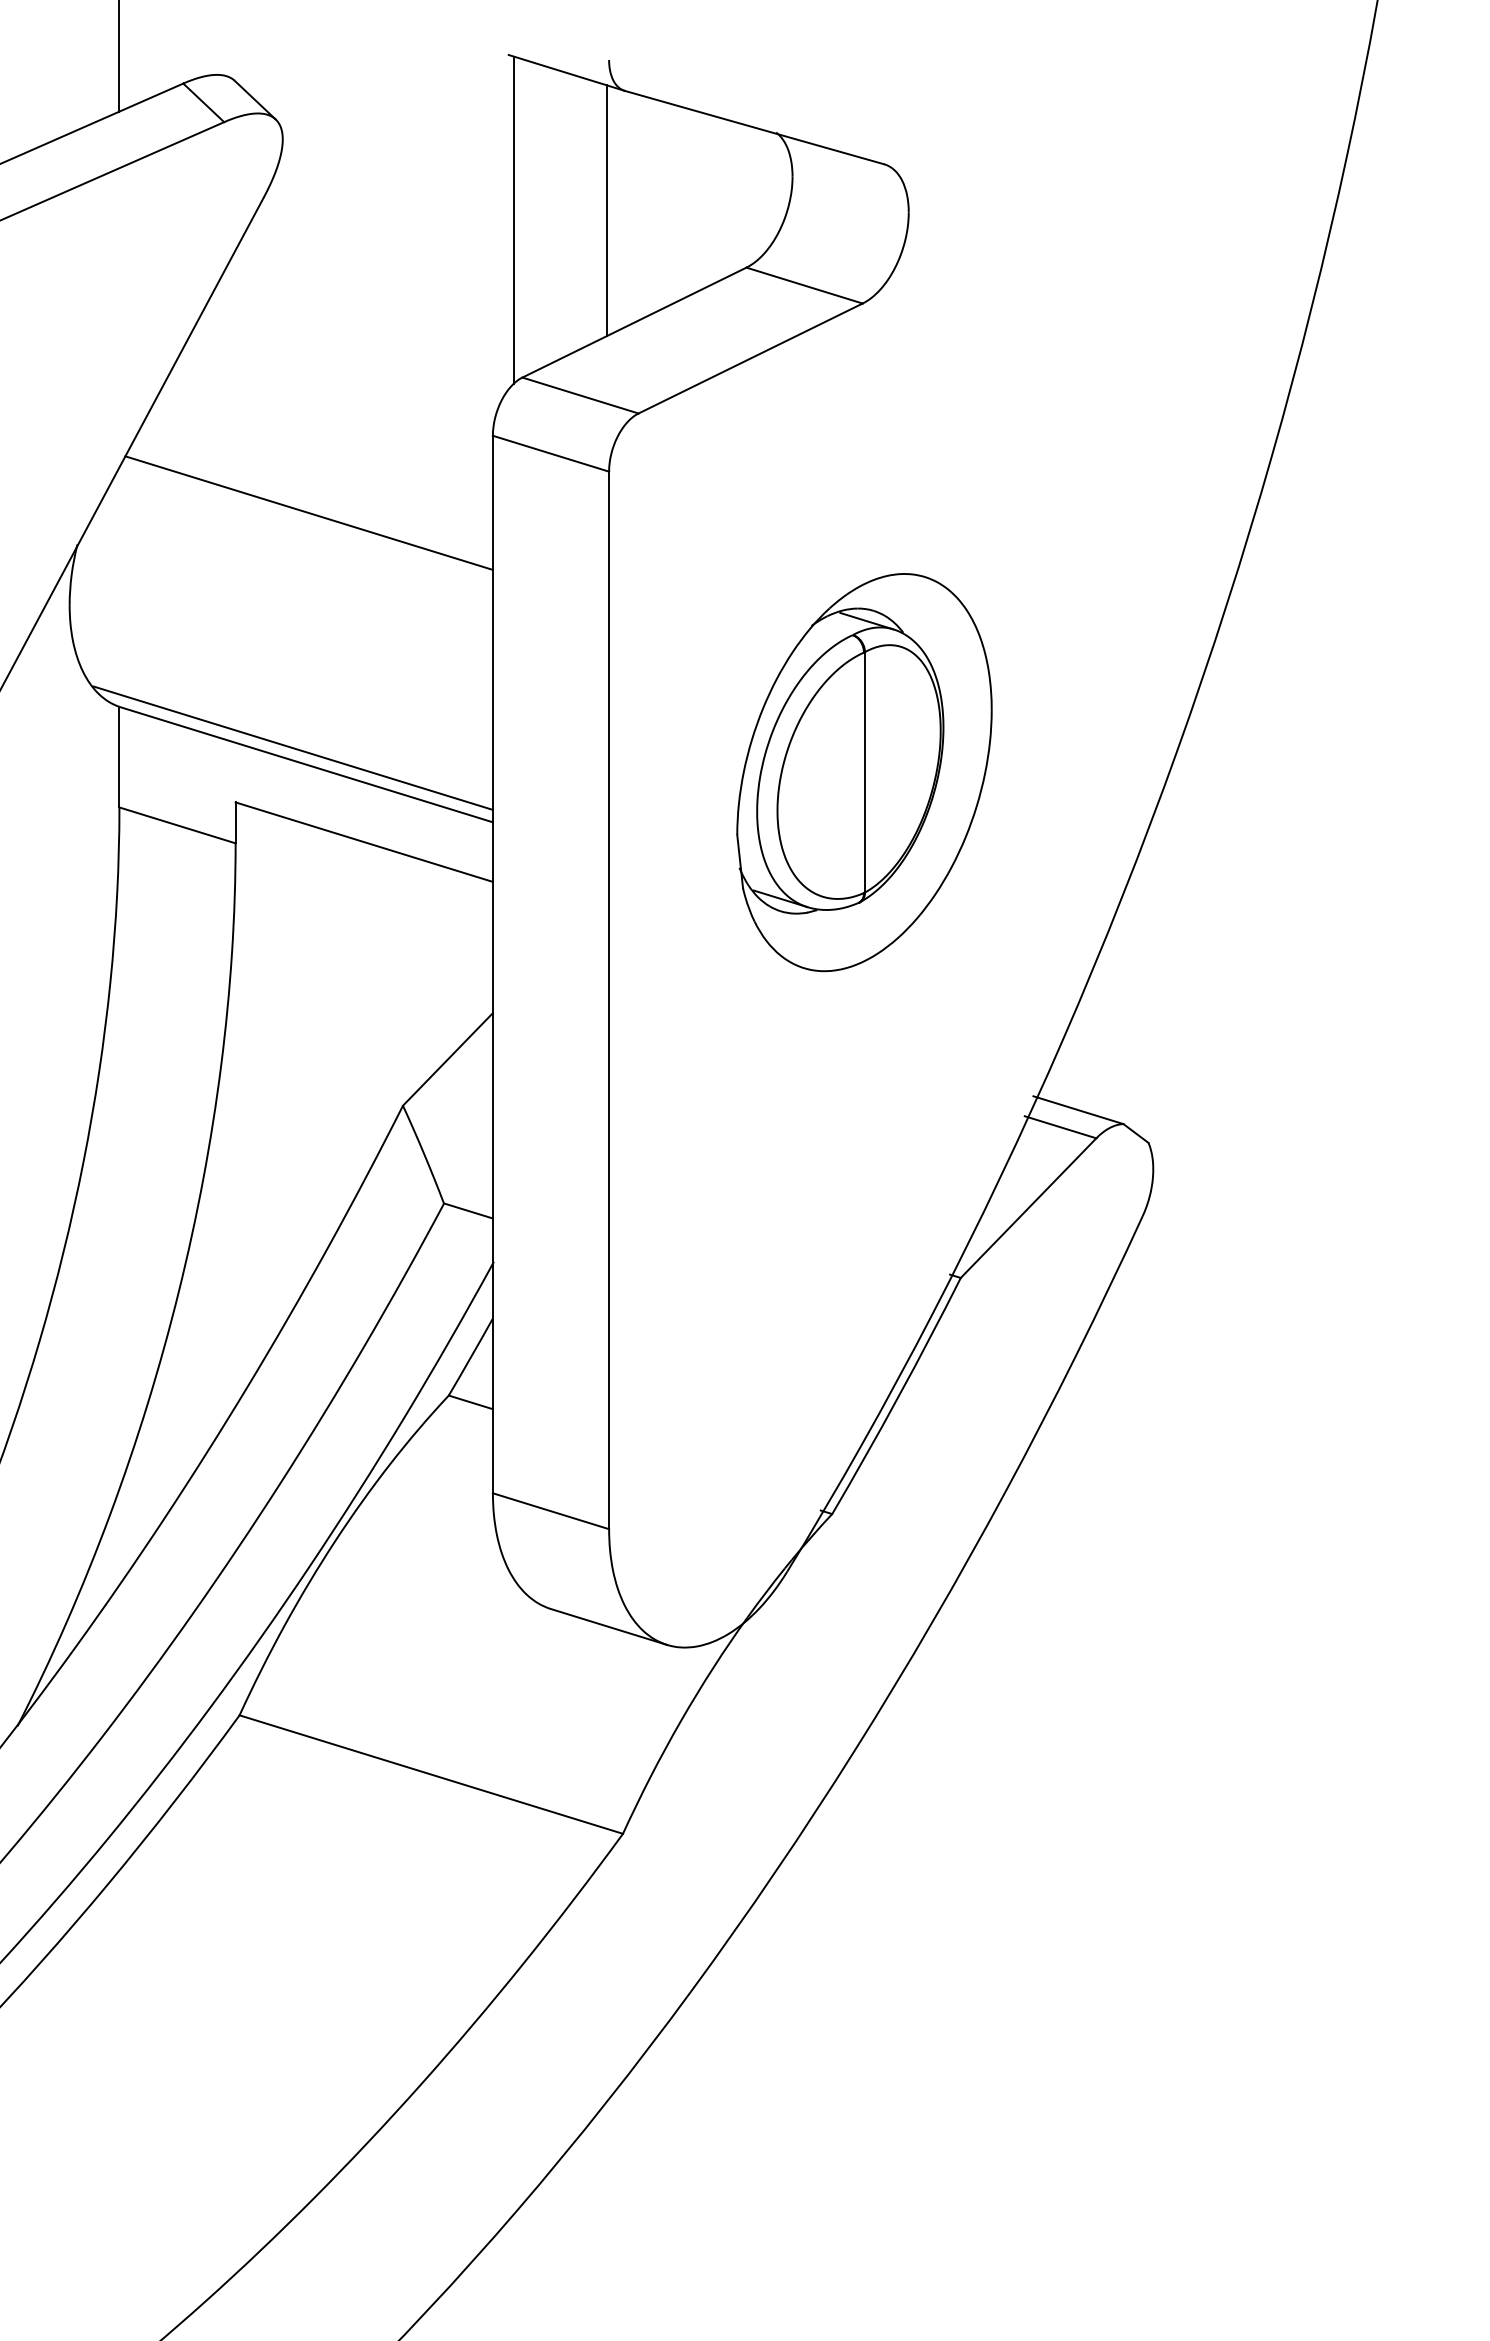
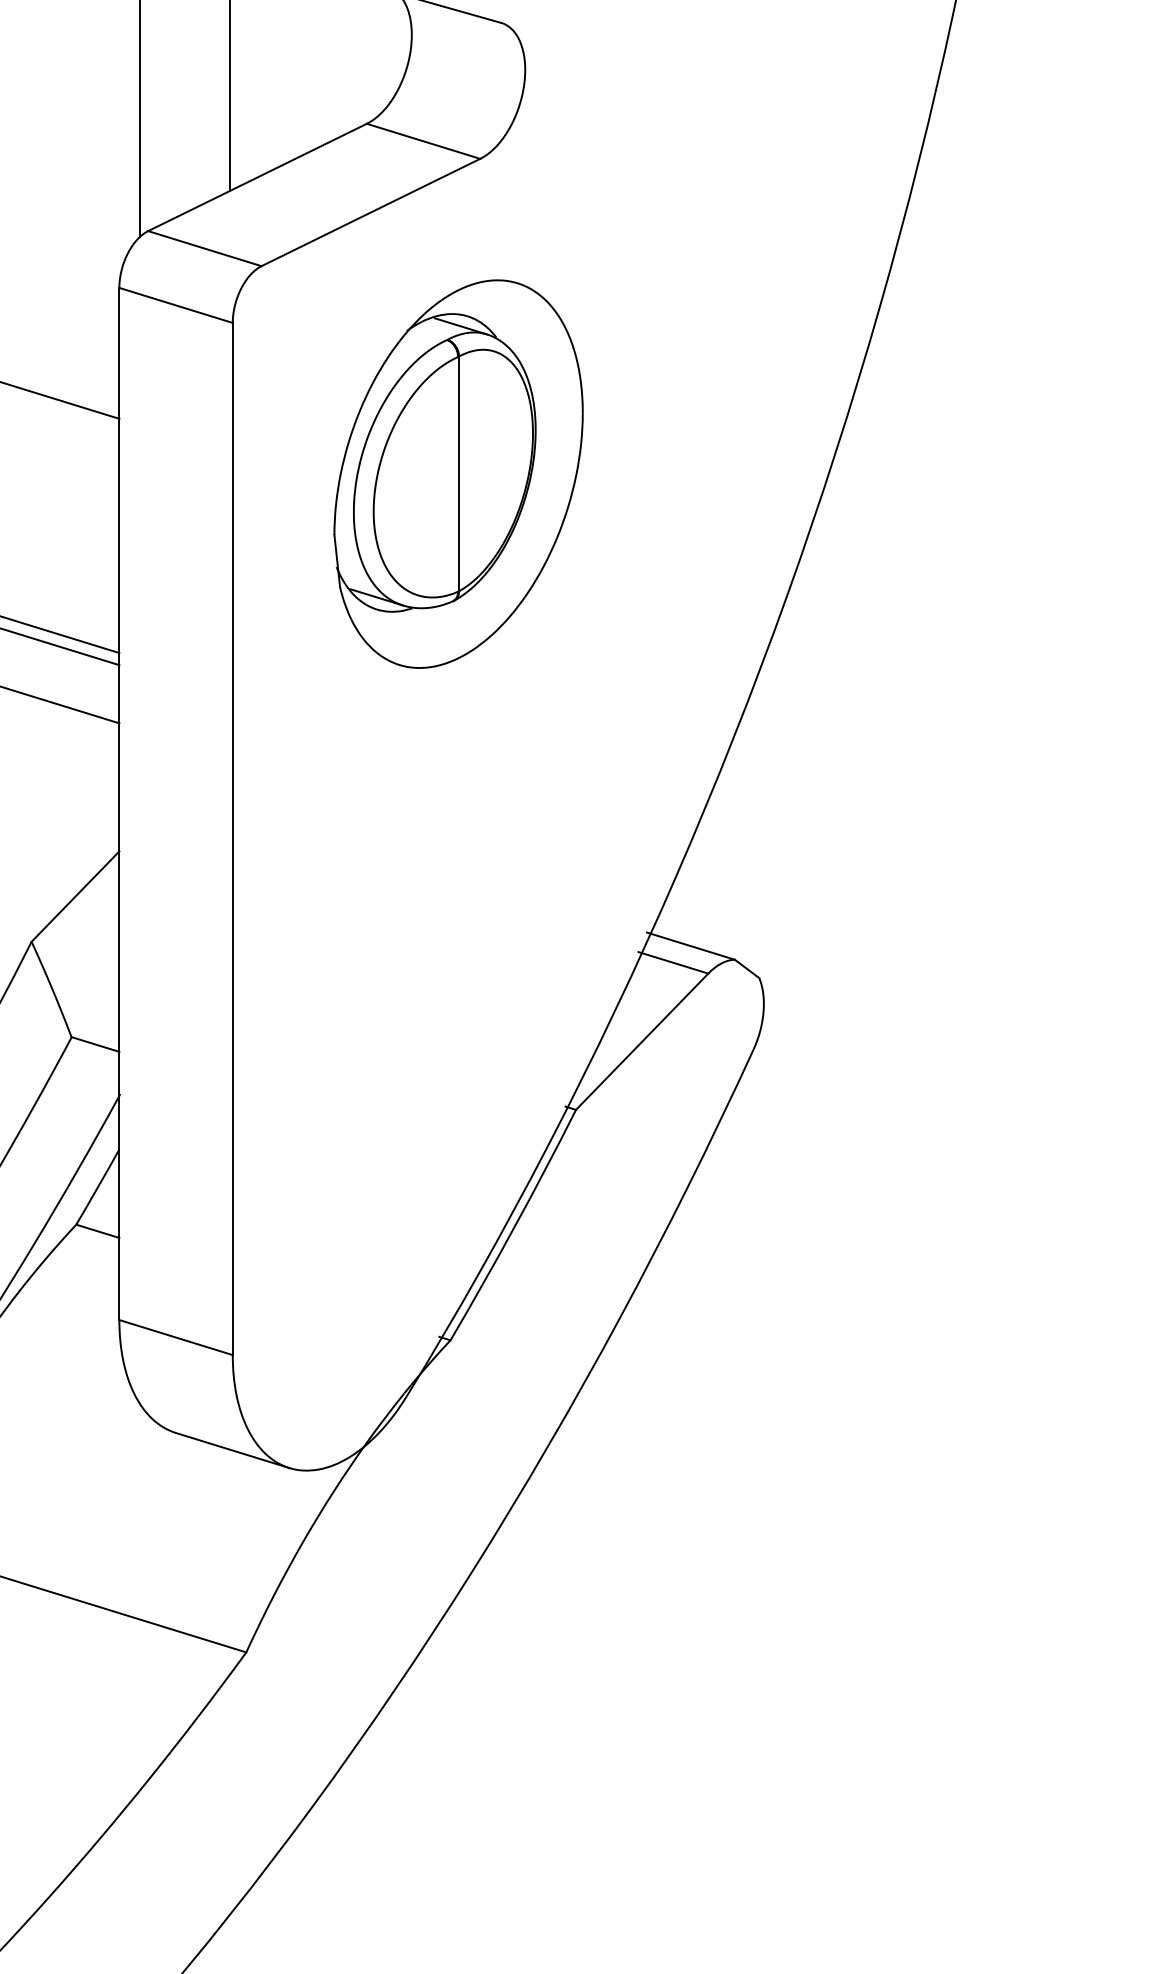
part: (864, 772) -> (458, 474), moved

